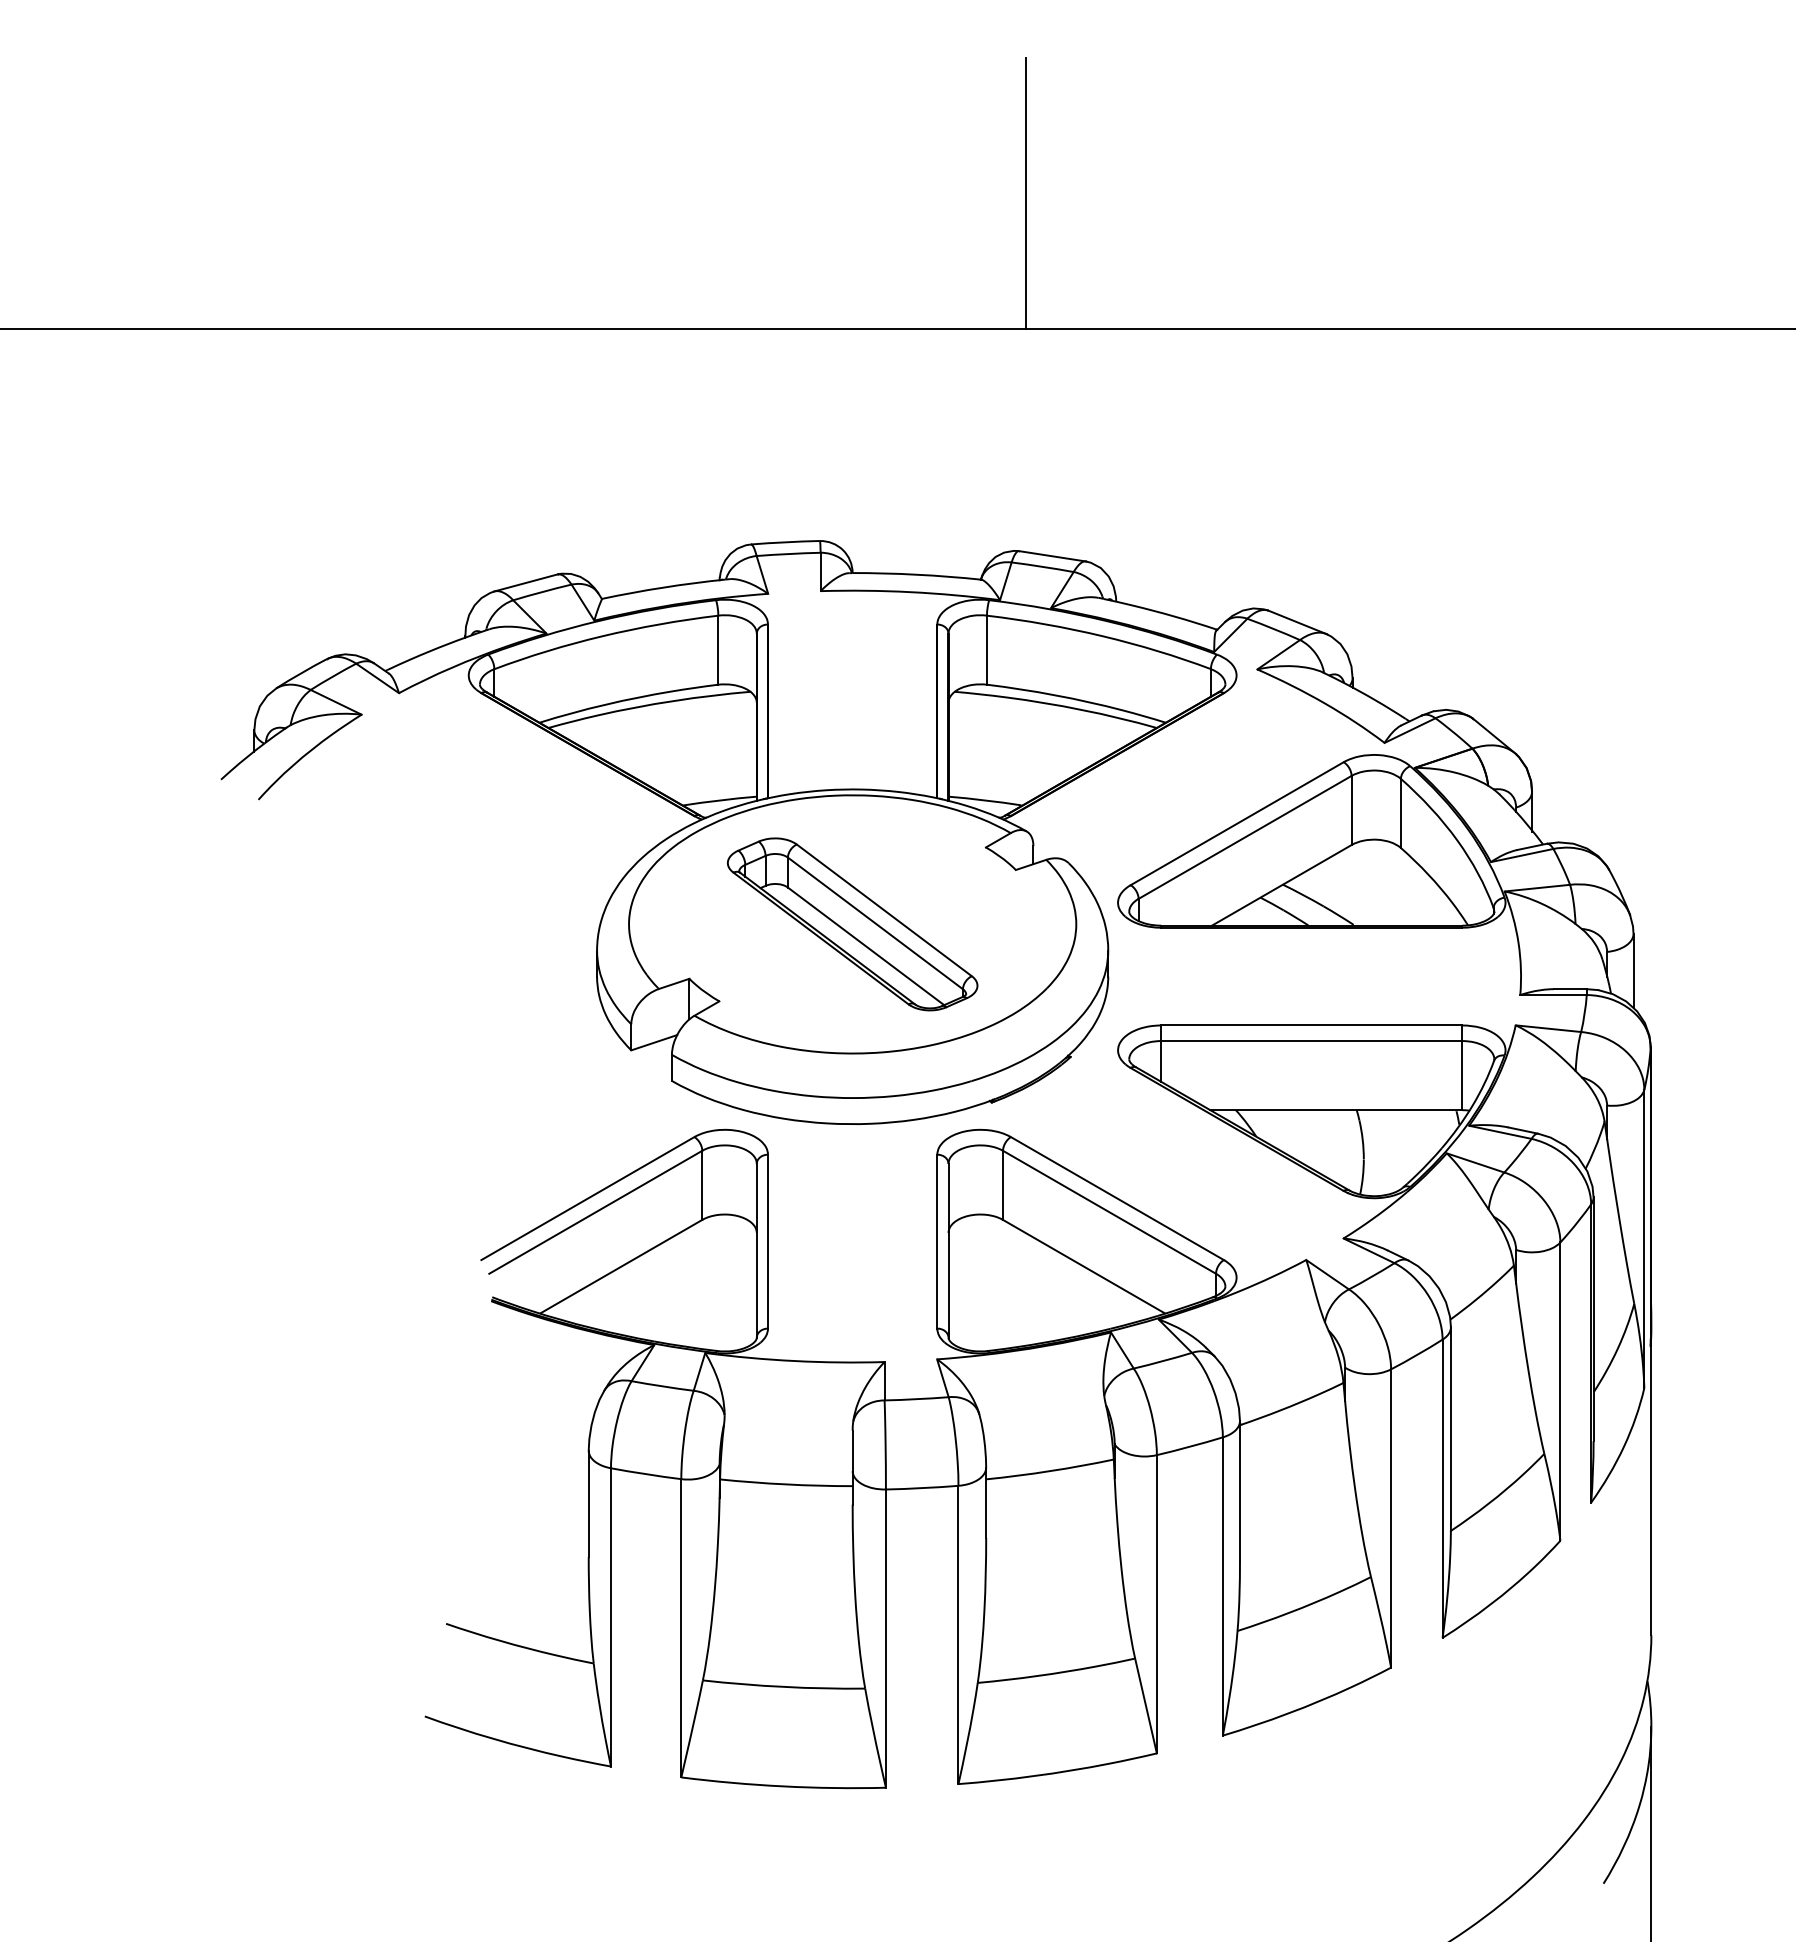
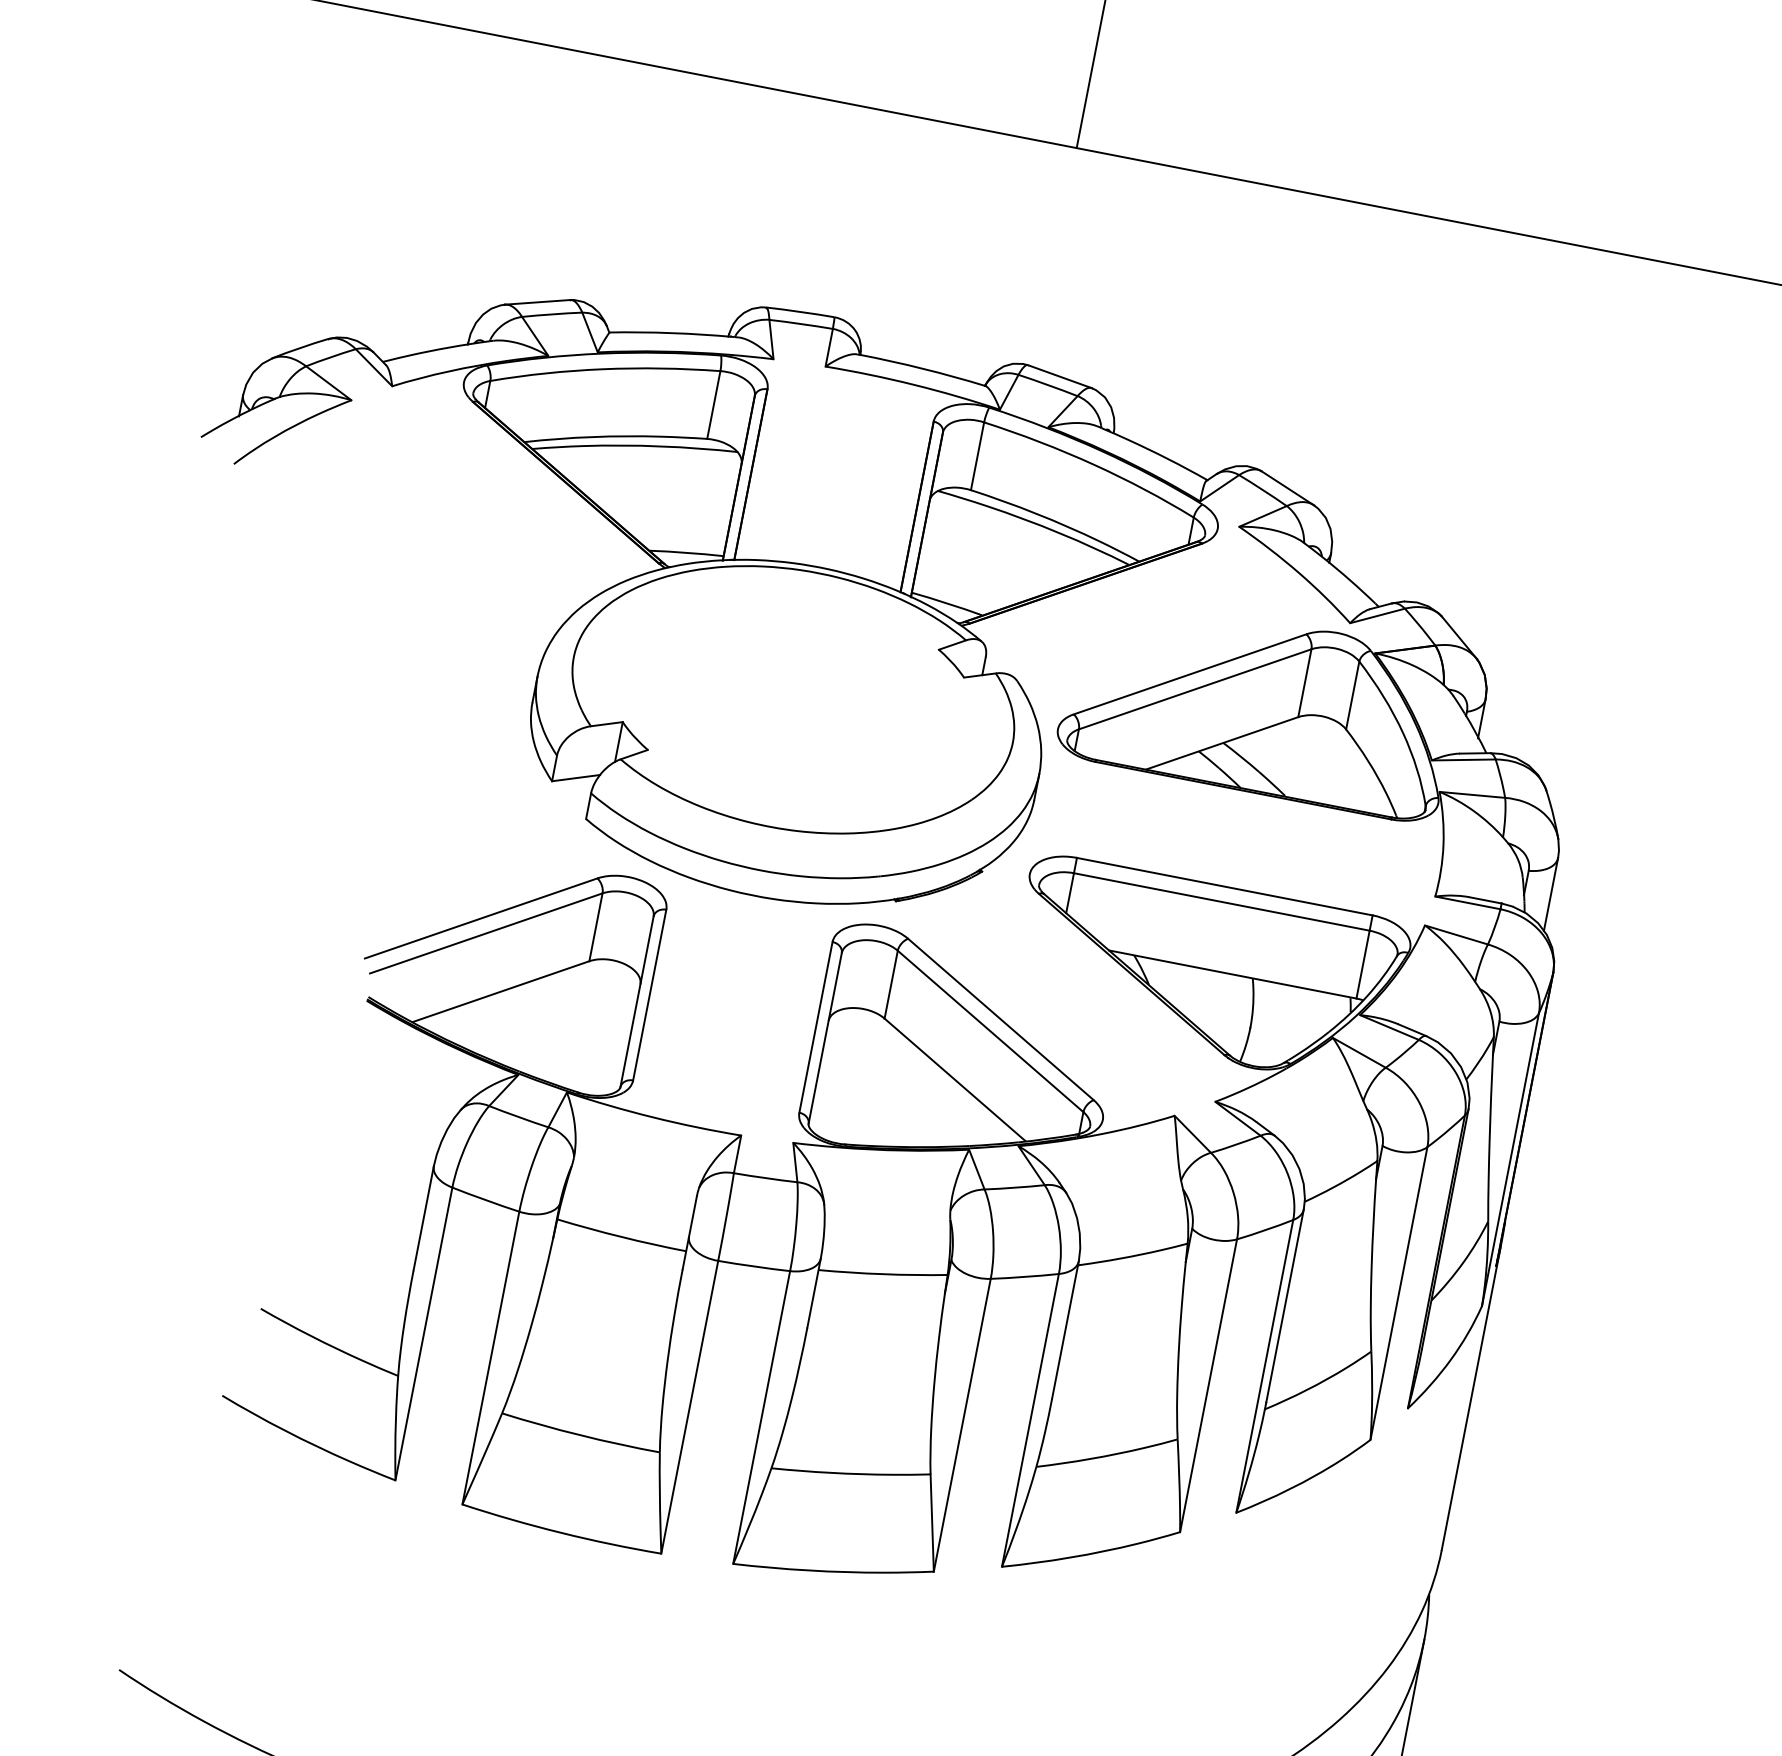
part: (852, 924) -> (793, 699), removed

